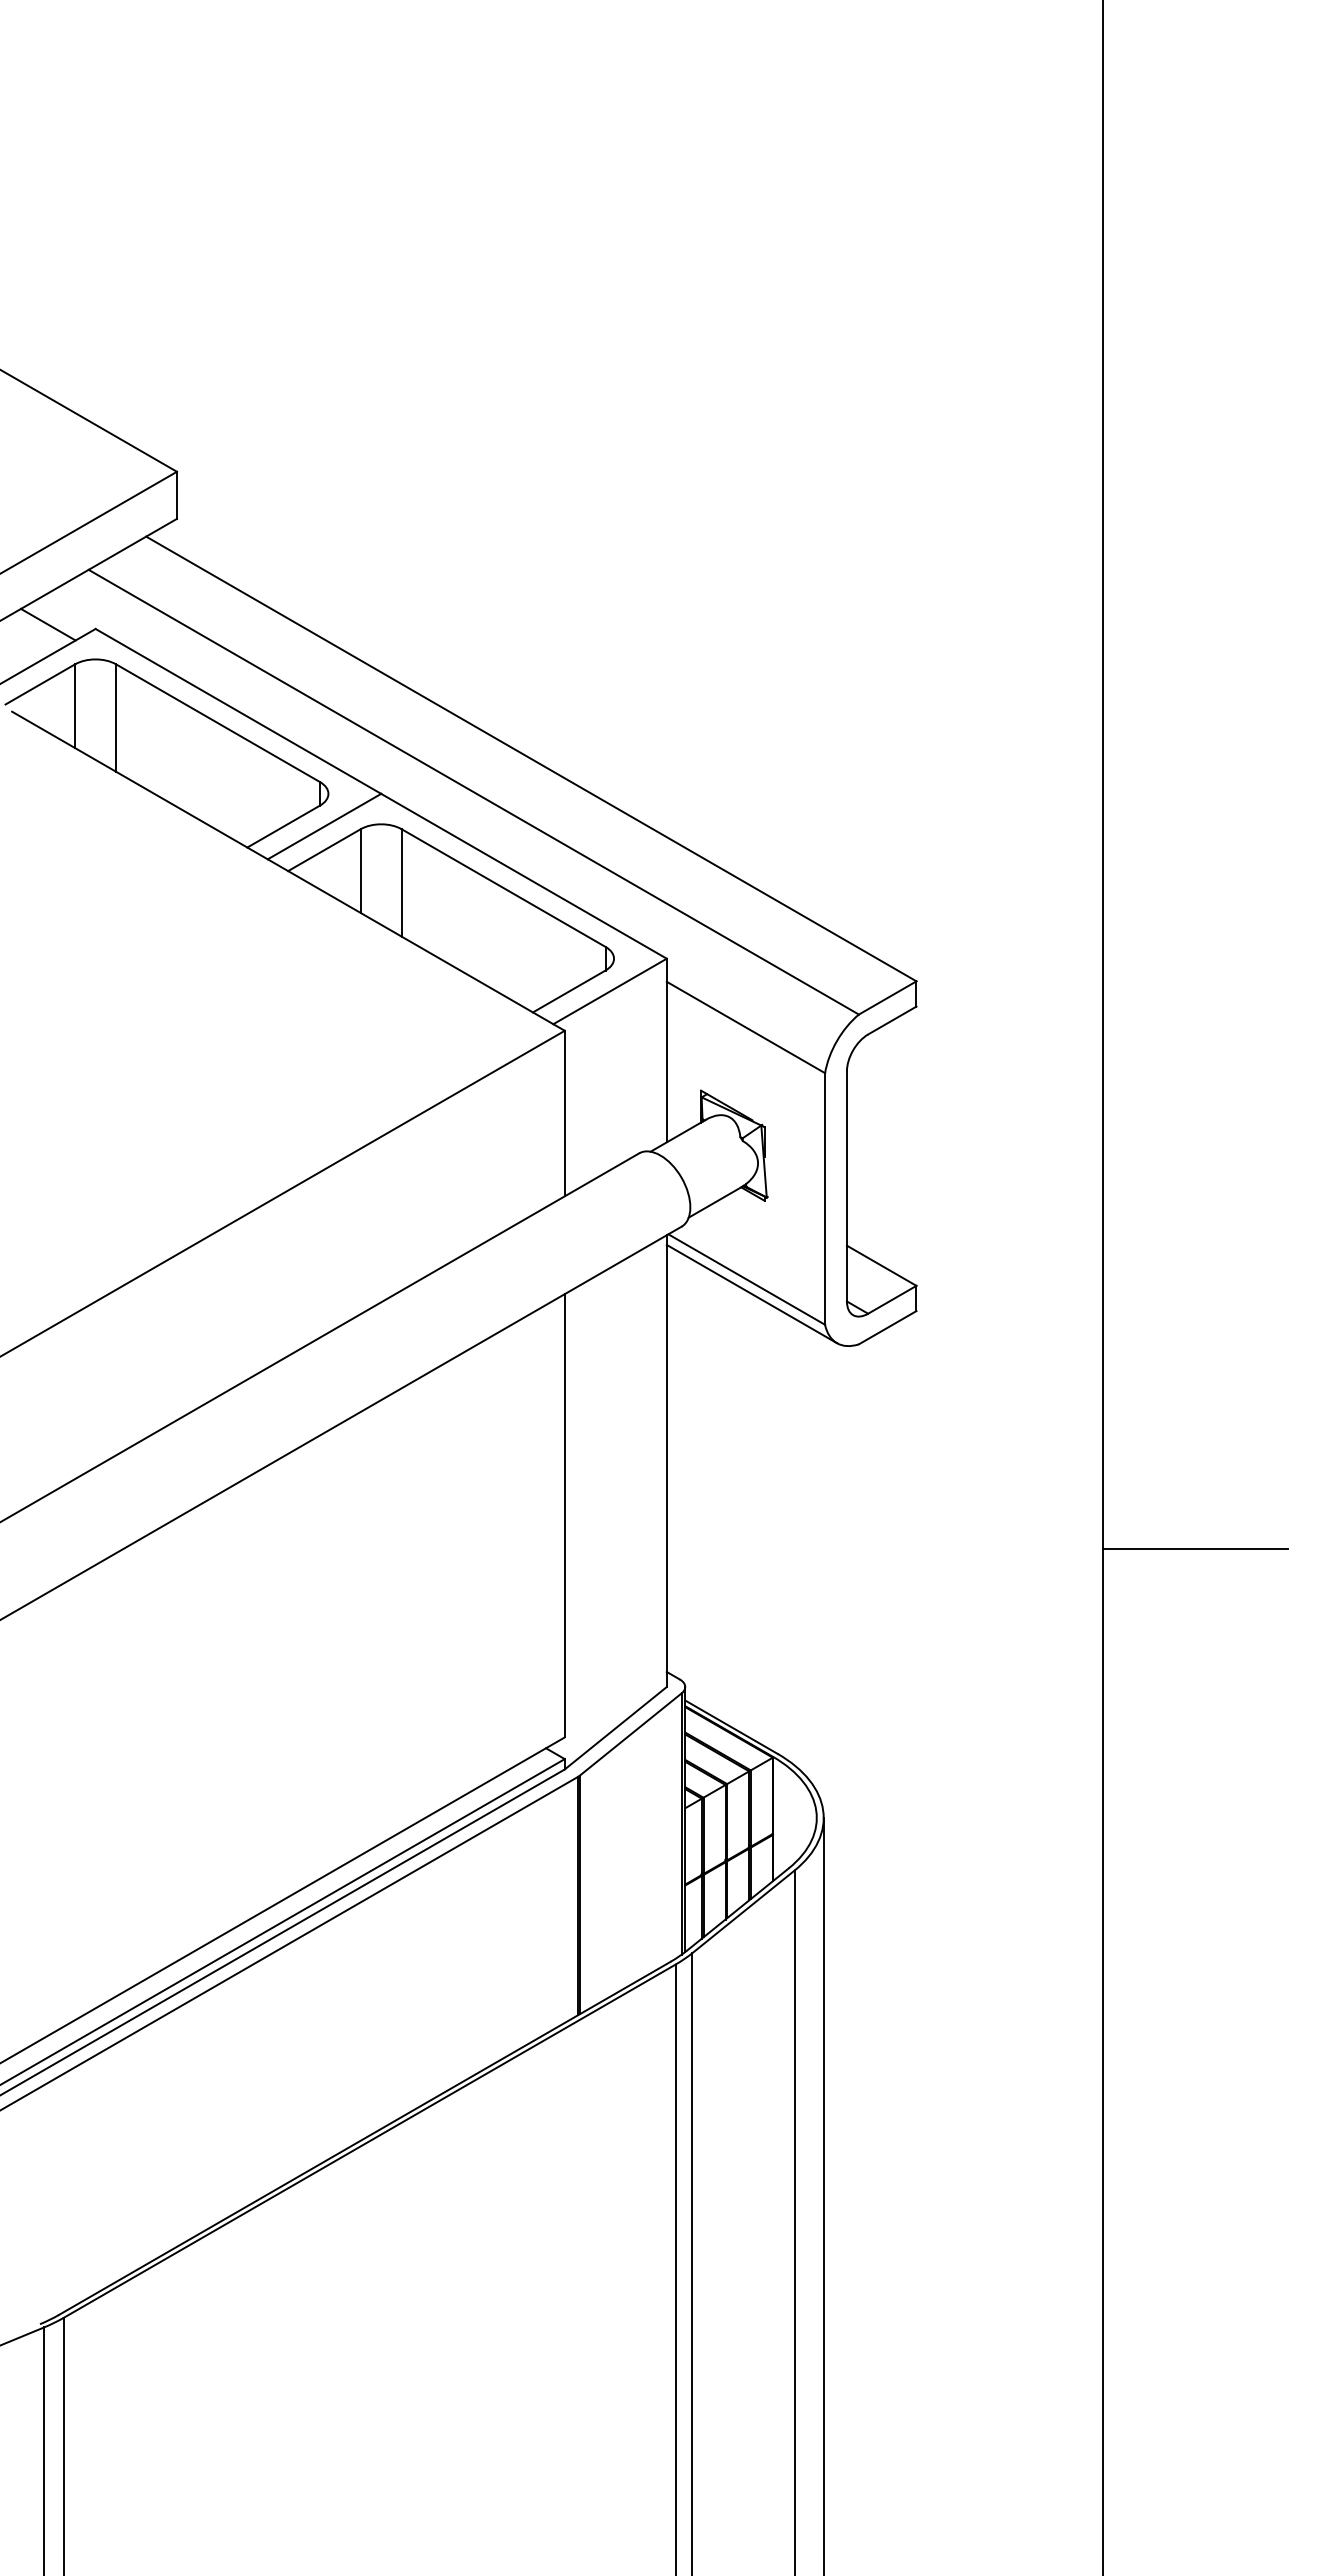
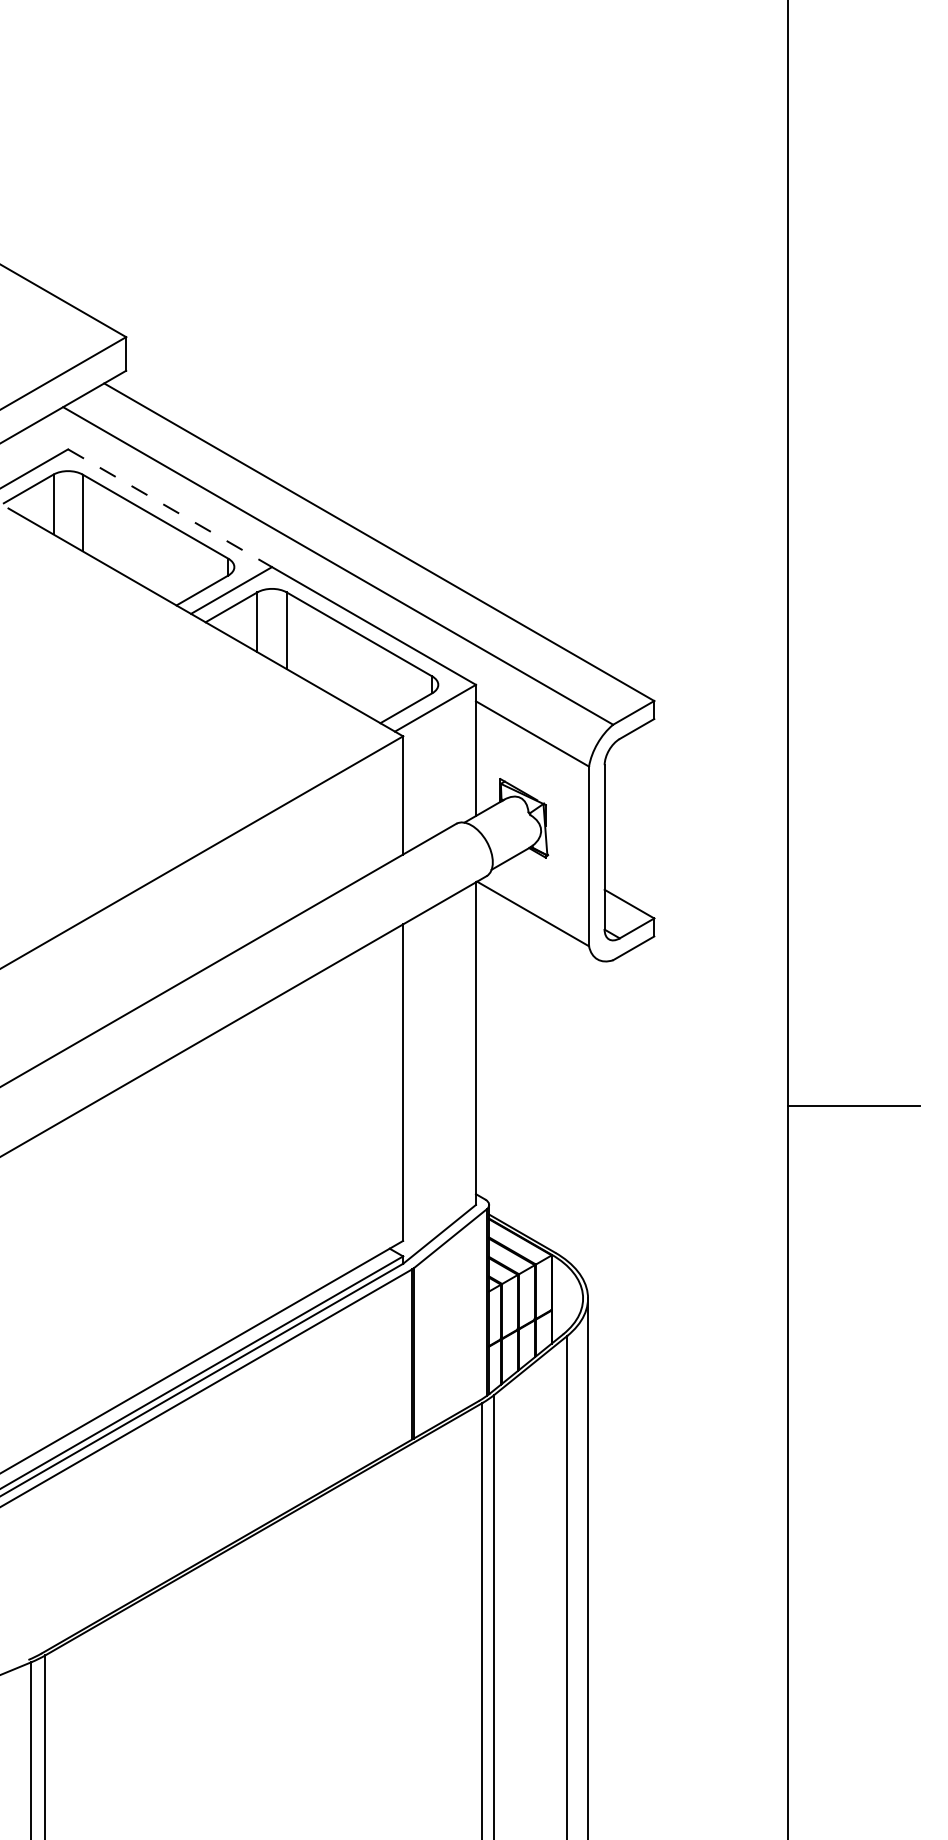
line: (47, 624) -> (33, 446), removed
line: (238, 711) -> (170, 508), solid -> dashed
line: (751, 1293) -> (536, 923), removed

